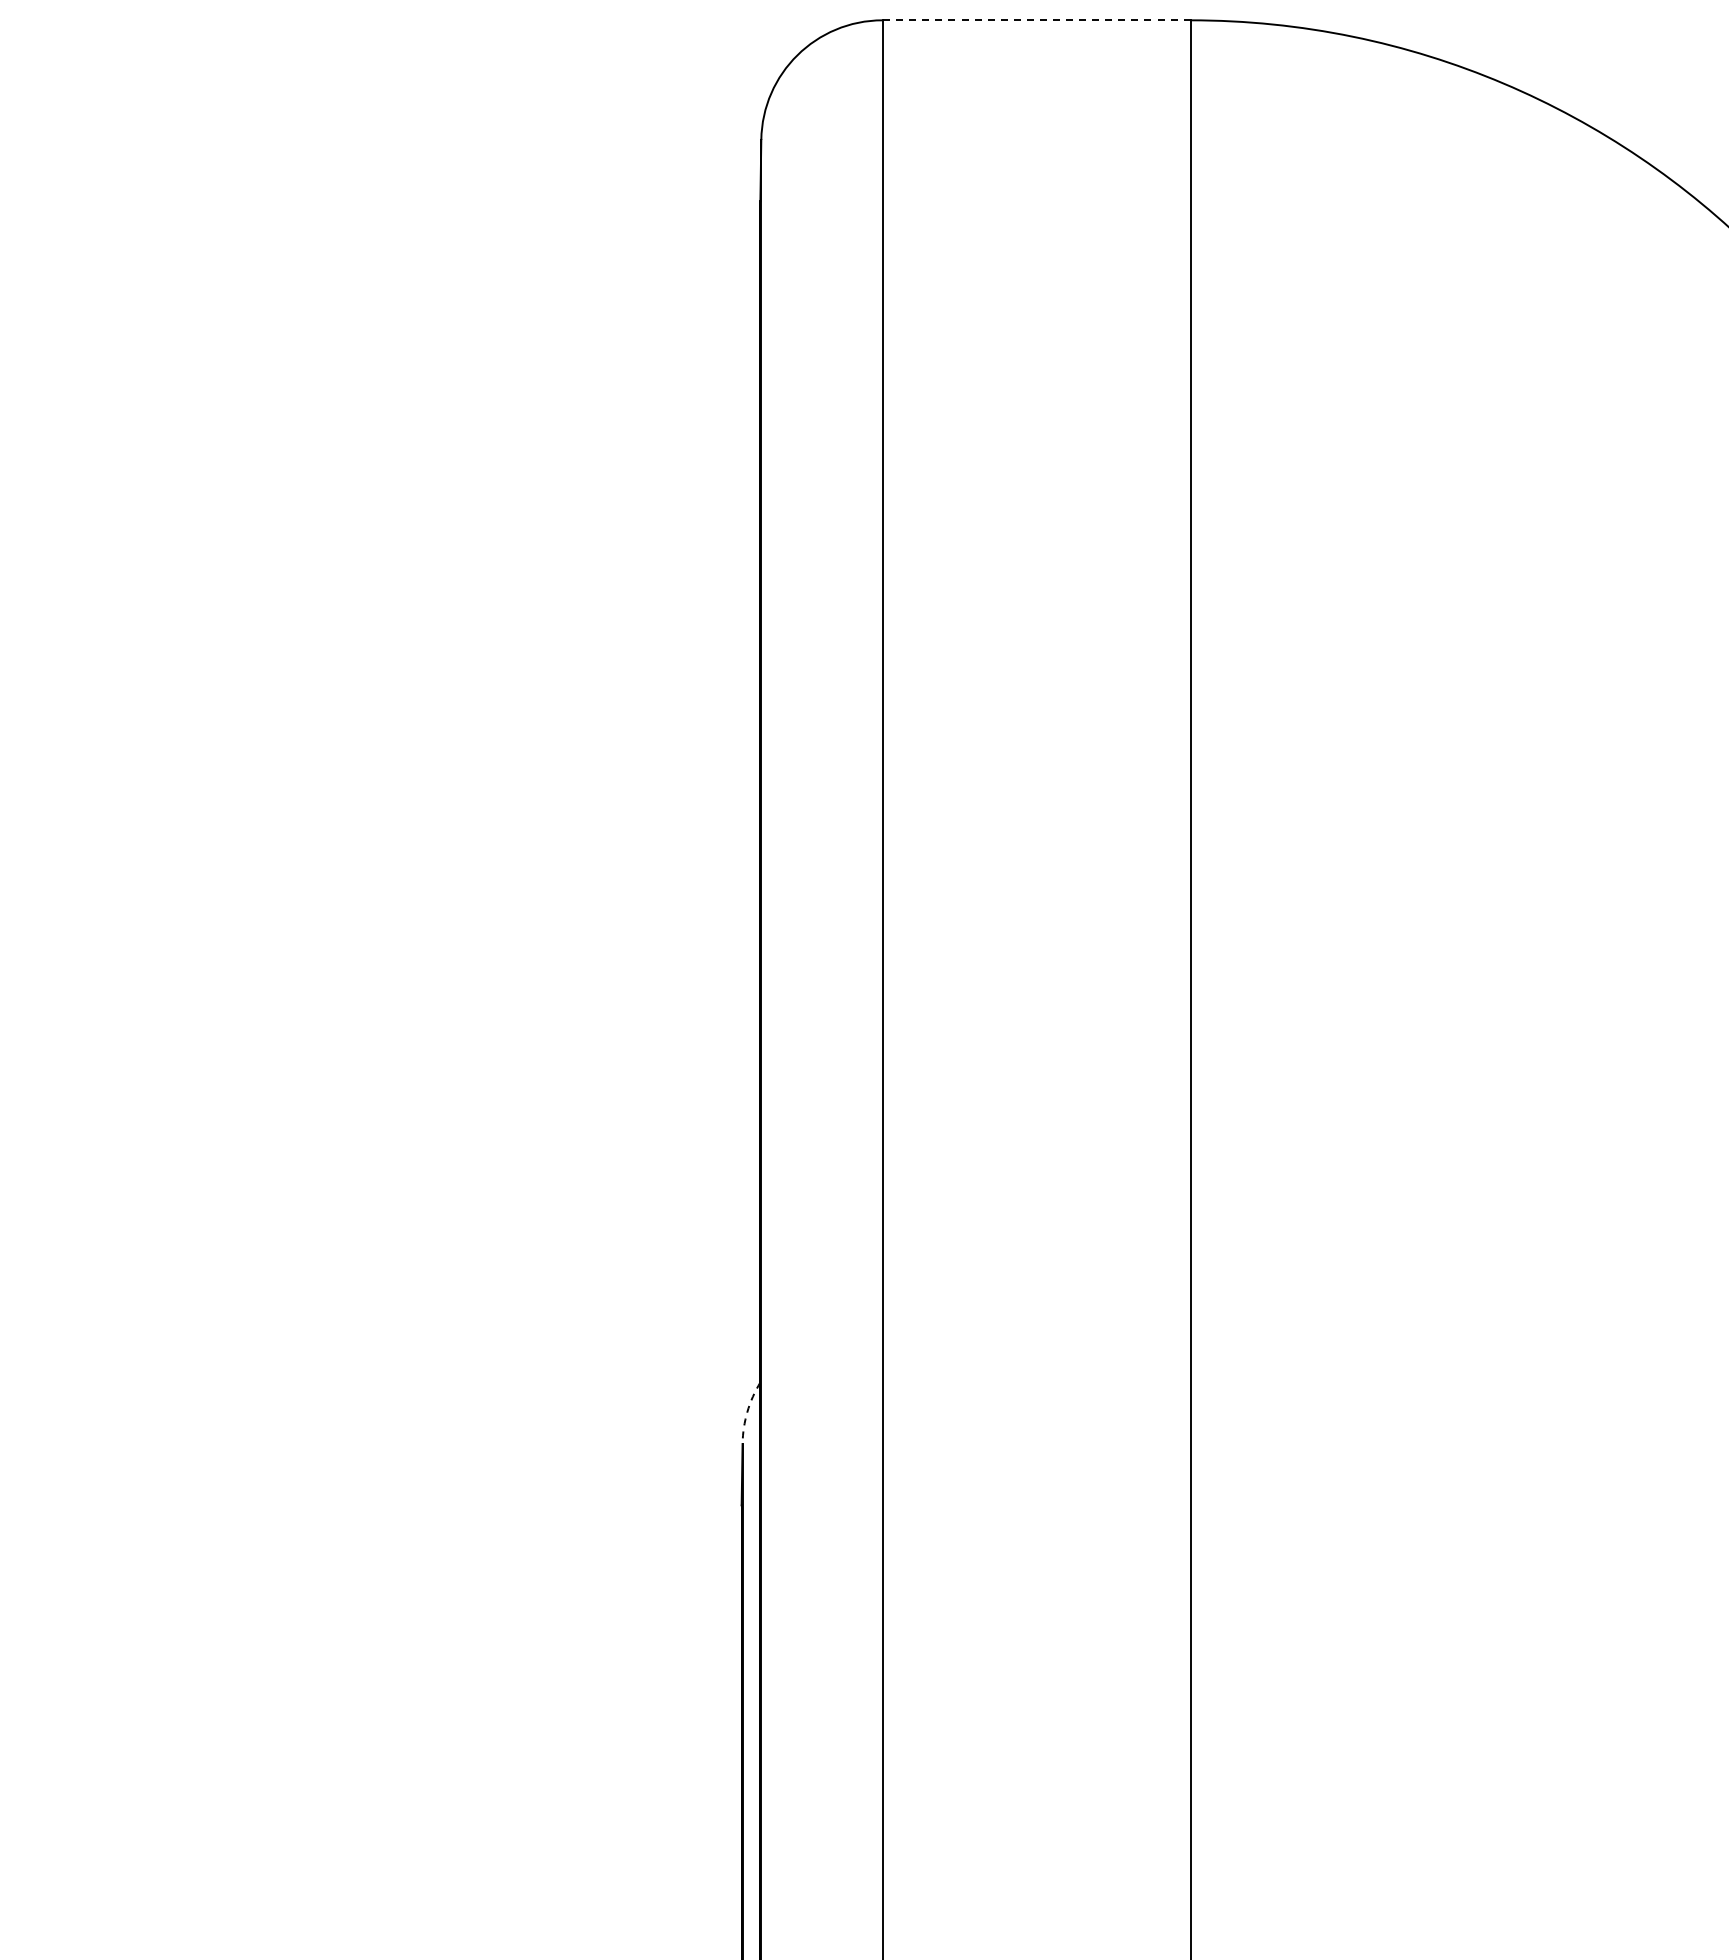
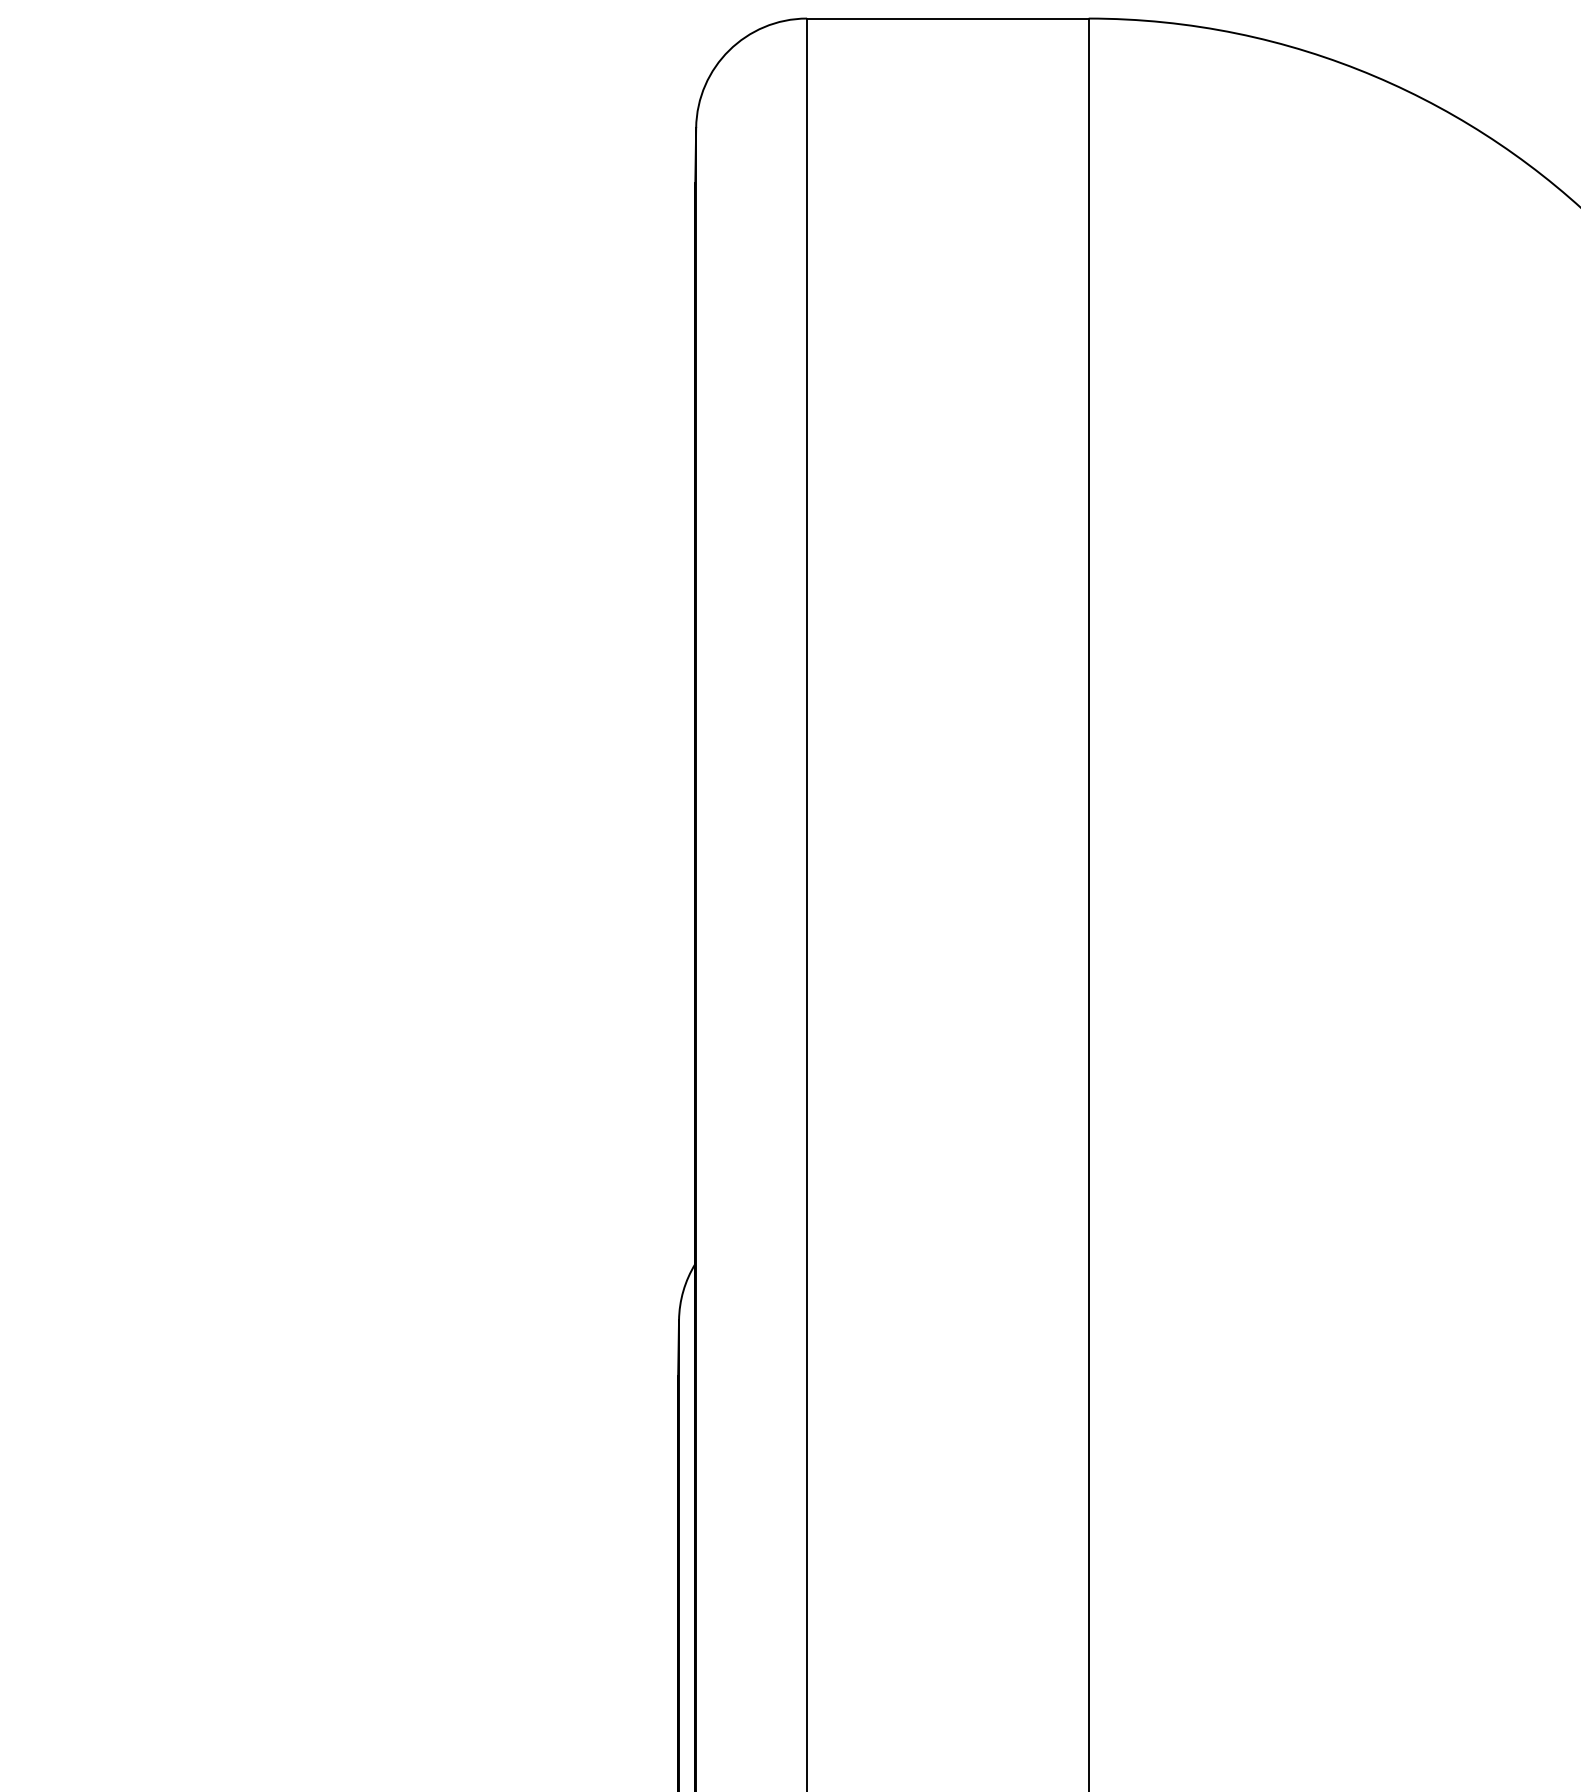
line: (1036, 20) -> (947, 18), dashed -> solid
arc: (747, 1412) -> (683, 1291), dashed -> solid

